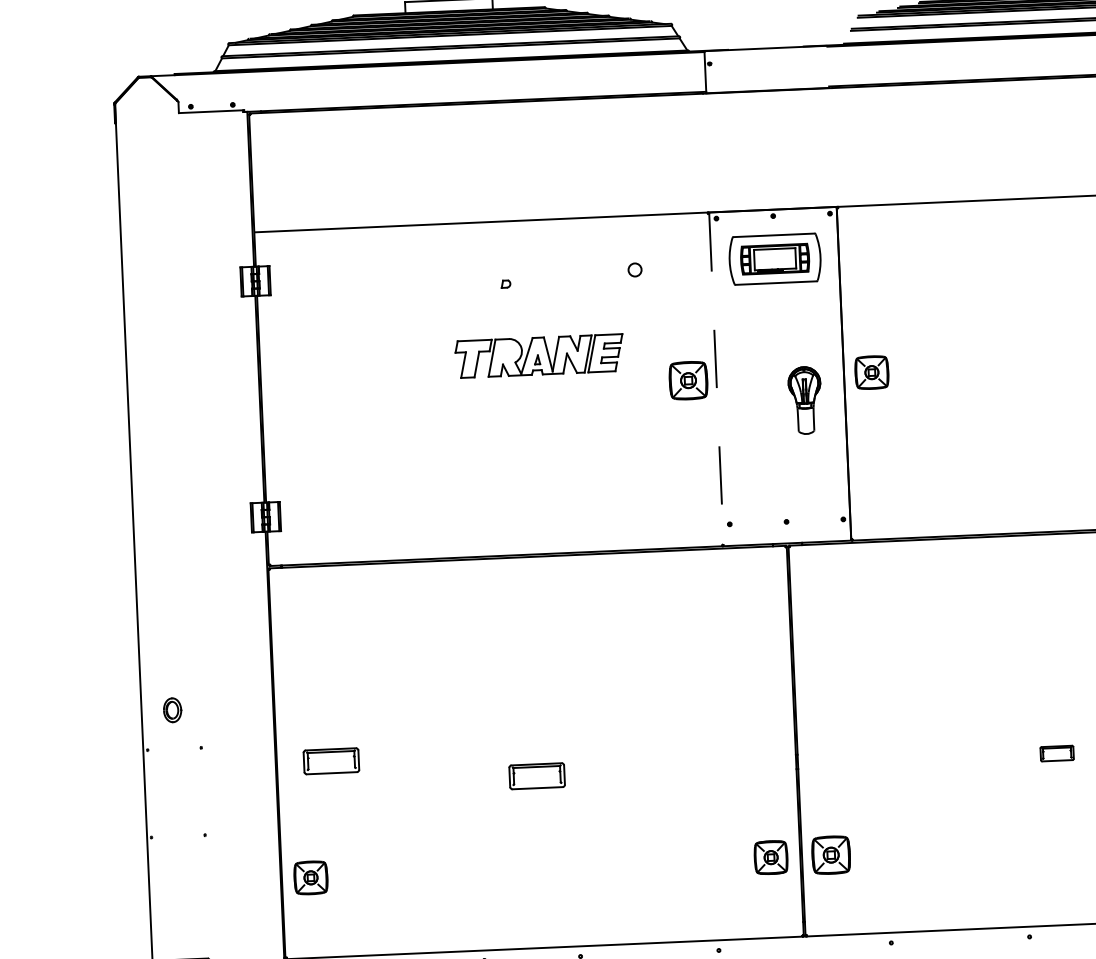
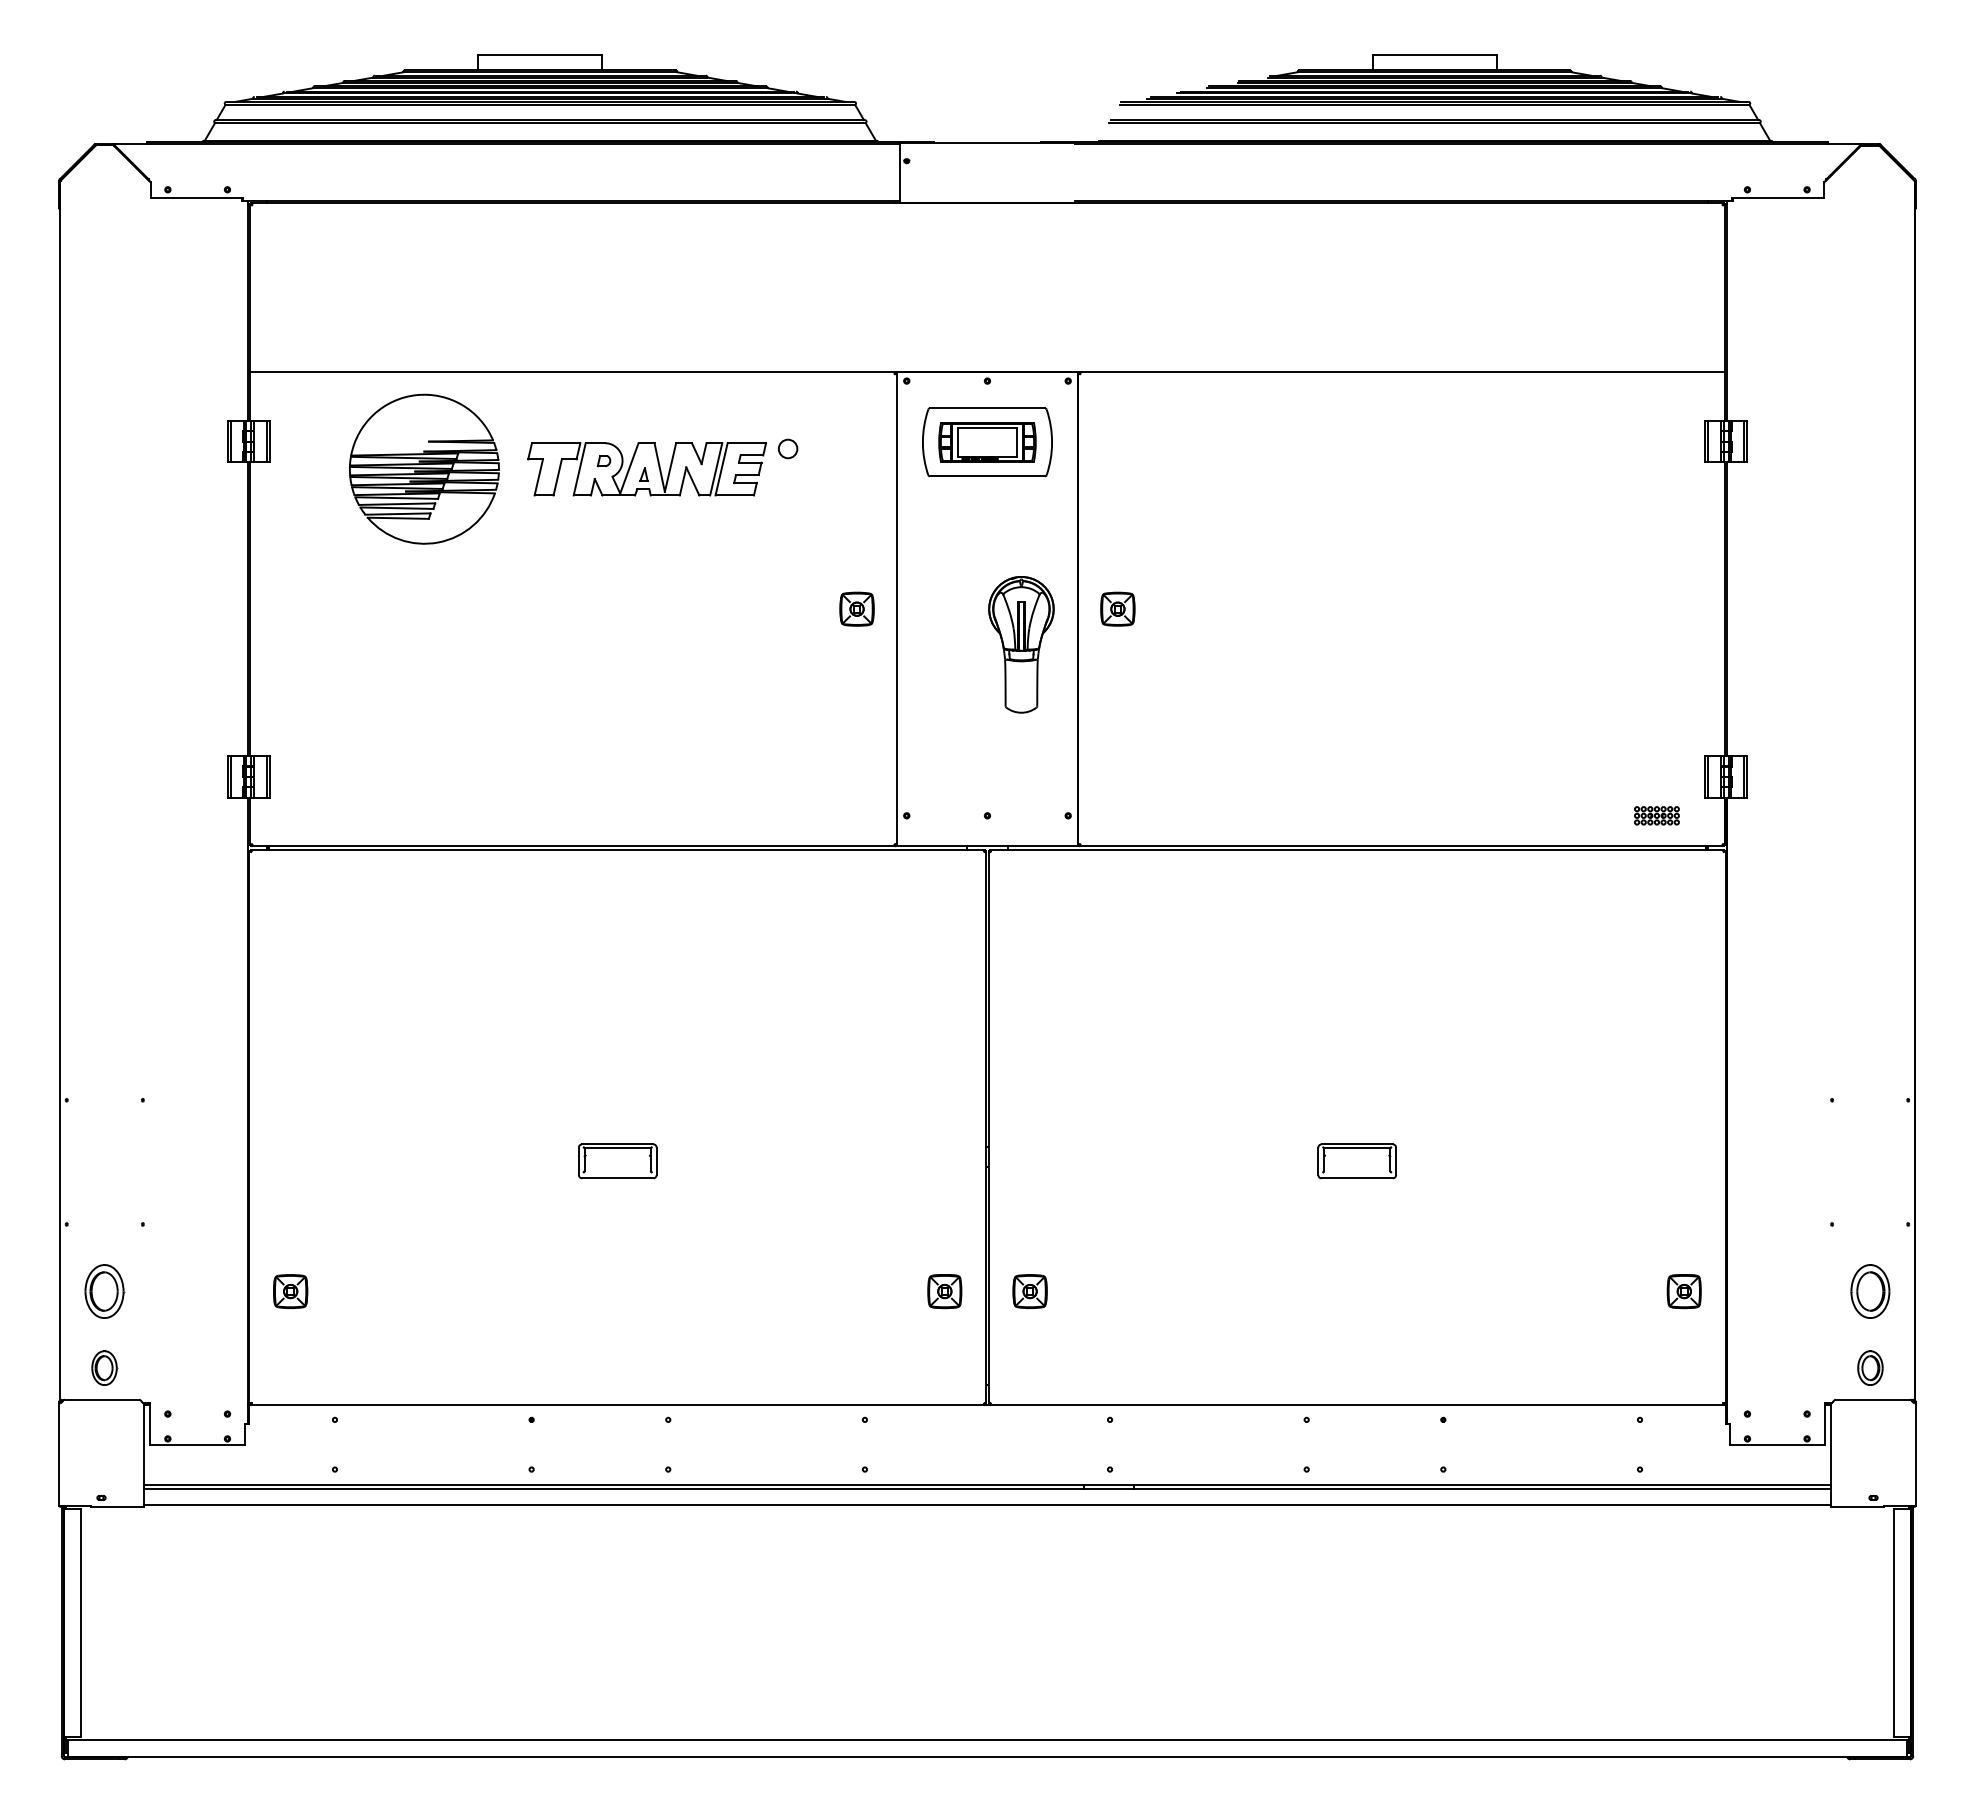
part: (379, 294) -> (424, 468), added
part: (539, 356) -> (646, 469), moved
part: (871, 372) -> (1117, 608), size x0.71
line: (716, 379) -> (896, 609), dashed -> solid
part: (688, 380) -> (856, 608), size x0.62
part: (805, 400) -> (1021, 644), size x1.43
part: (172, 709) -> (104, 1367), moved
part: (1056, 753) -> (1356, 1161), size x1.67
part: (331, 761) -> (326, 1127), removed
part: (830, 855) -> (1029, 1291), size x0.62
part: (770, 857) -> (944, 1291), size x0.71
part: (310, 877) -> (290, 1291), size x0.71
part: (180, 883) -> (104, 1291), added

